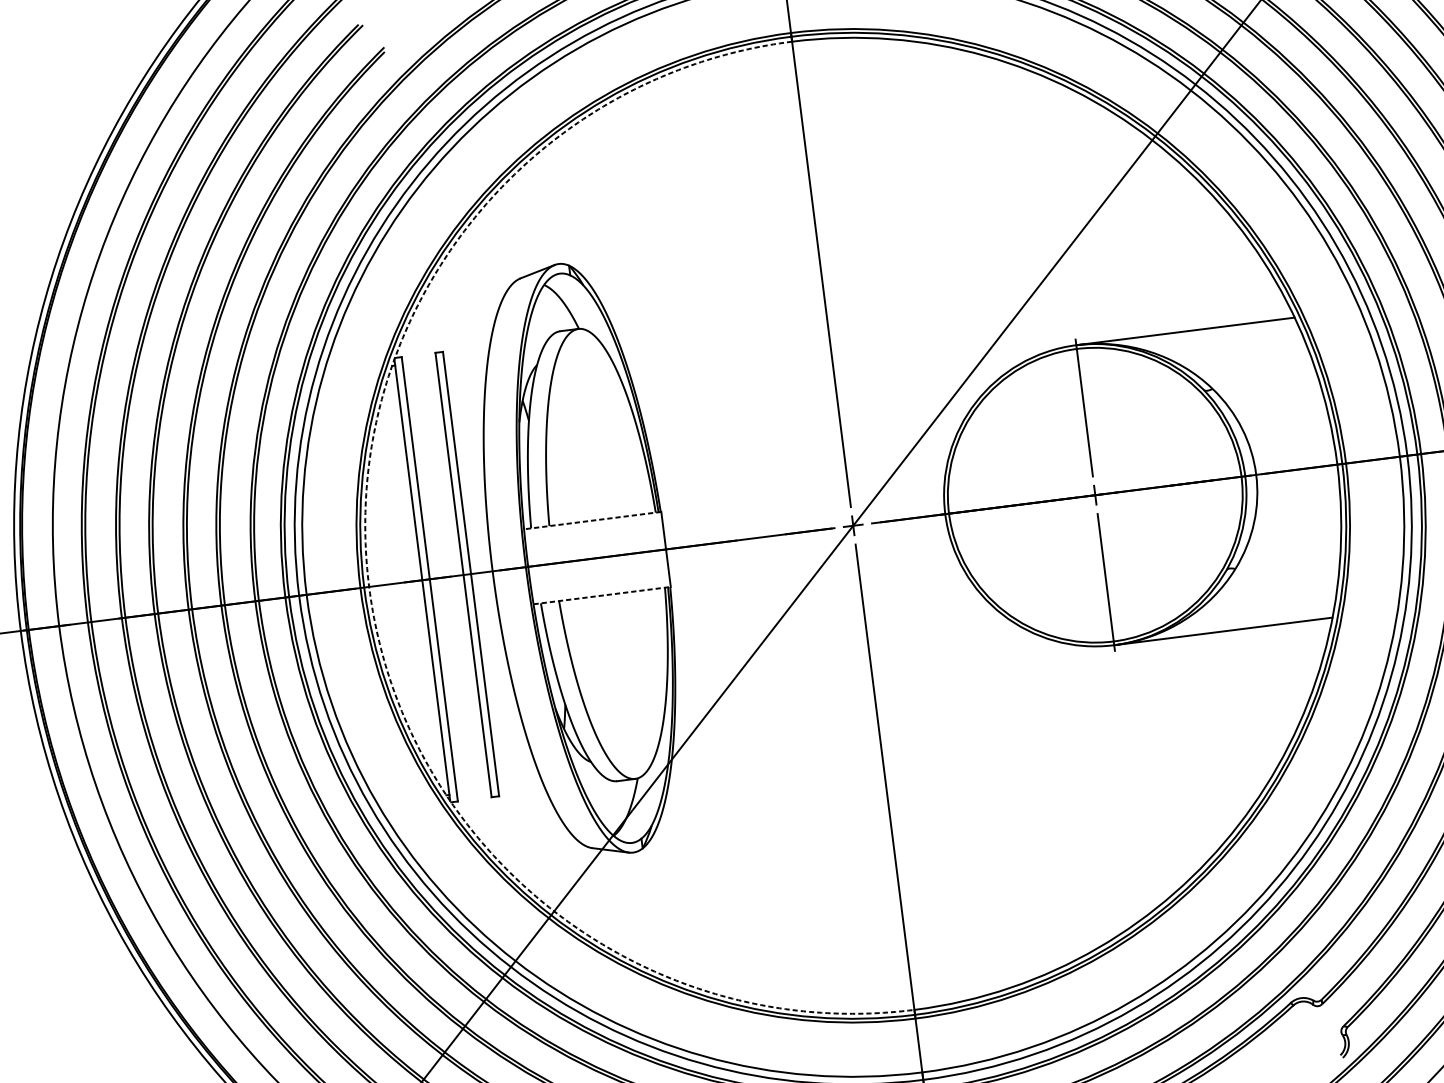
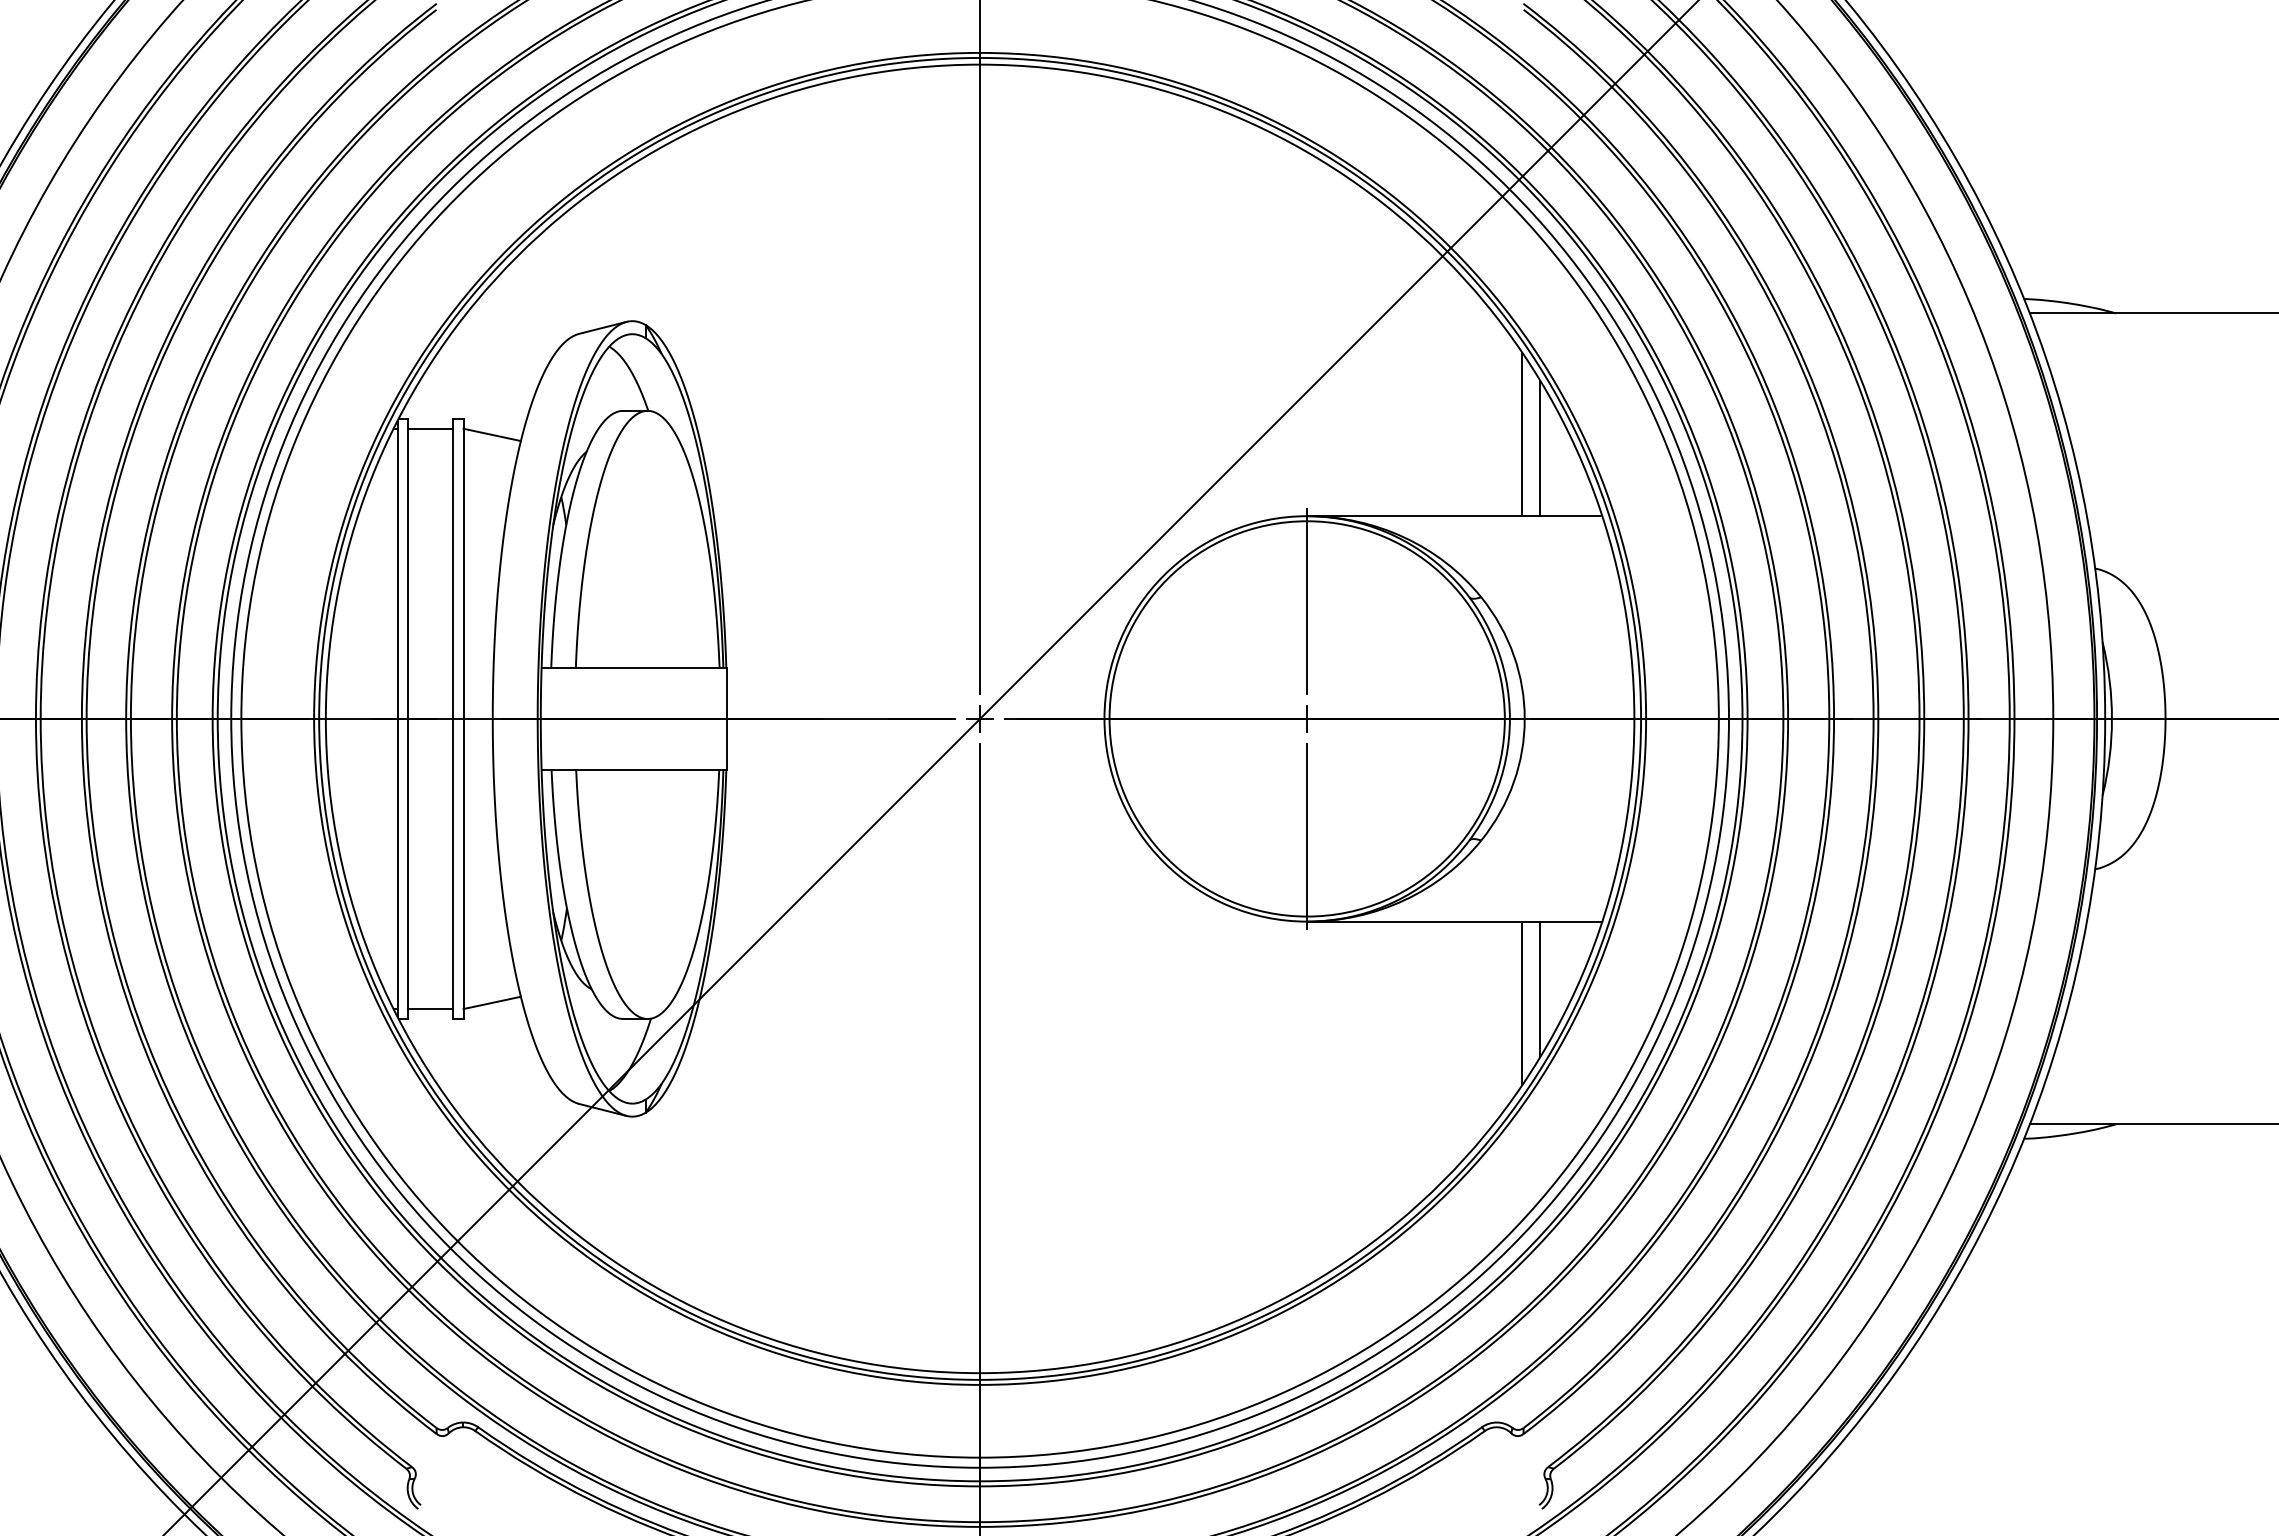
line: (1228, 264) -> (1522, 434), added
line: (1242, 273) -> (1540, 448), added
line: (465, 361) -> (491, 434), added
line: (419, 362) -> (430, 428), added
line: (592, 520) -> (634, 668), dashed -> solid
arc: (368, 586) -> (325, 718), dashed -> solid
line: (602, 595) -> (634, 769), dashed -> solid
line: (1293, 673) -> (1540, 989), added
line: (1281, 685) -> (1522, 1003), added
line: (518, 781) -> (491, 1002), added
line: (473, 792) -> (430, 1009), added

